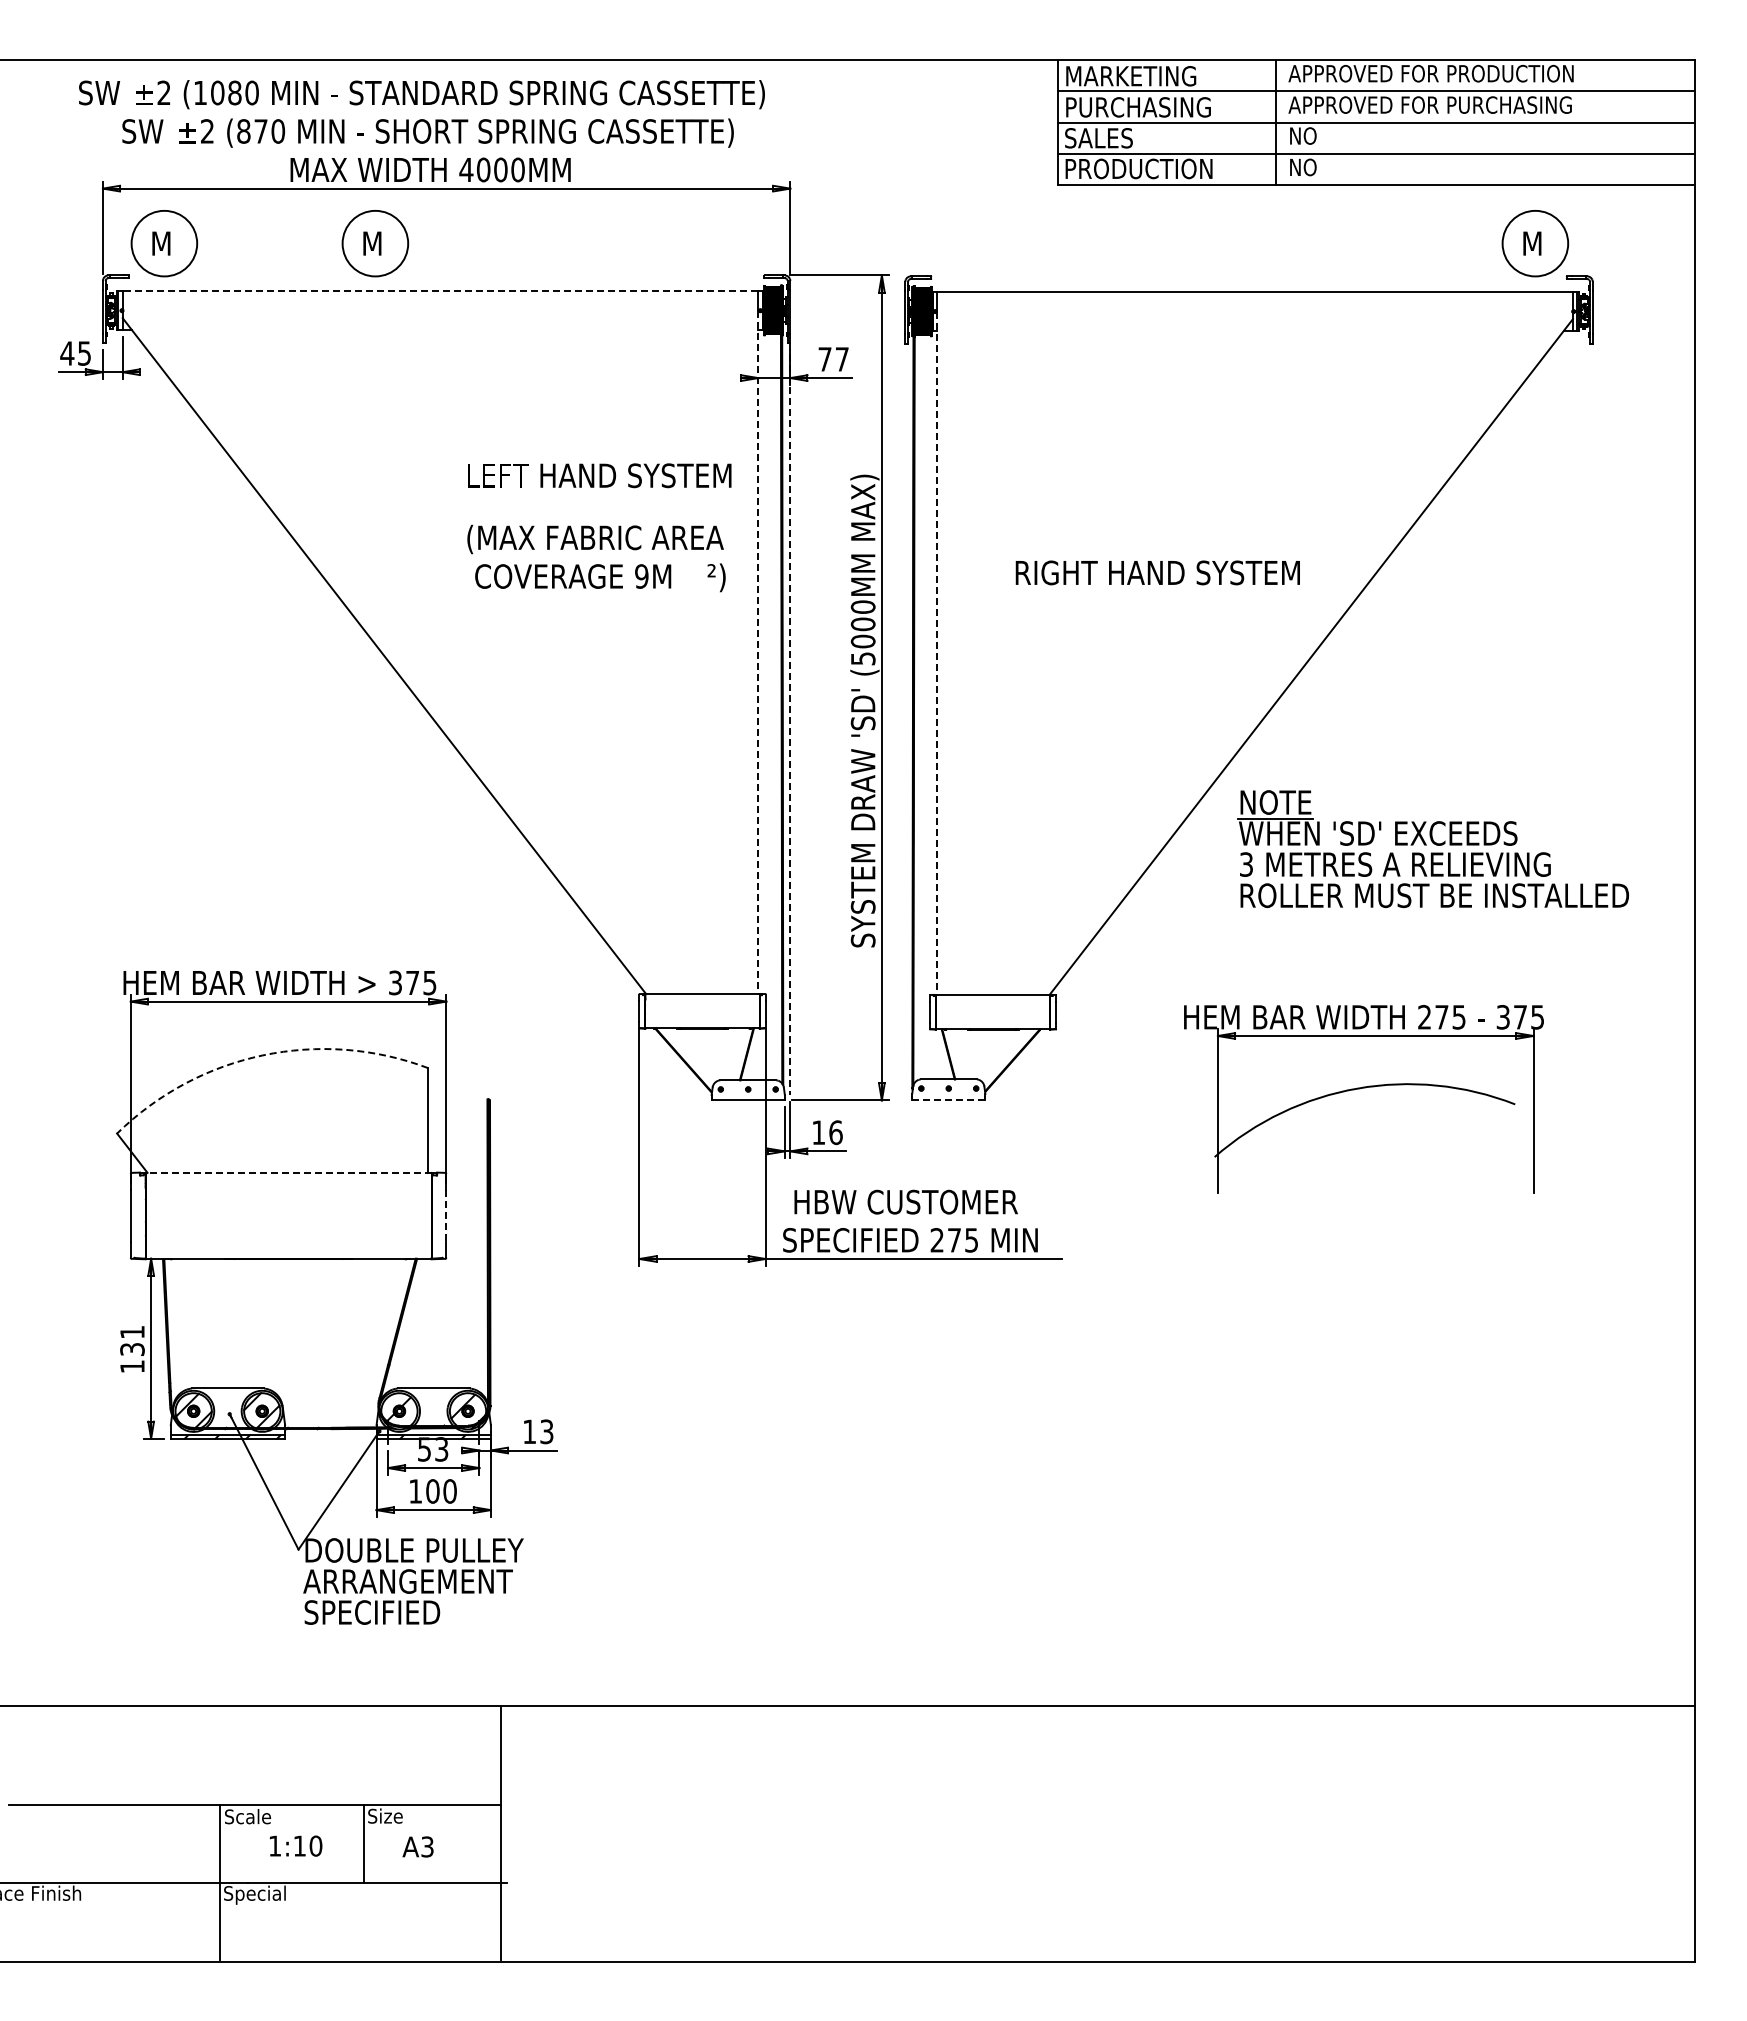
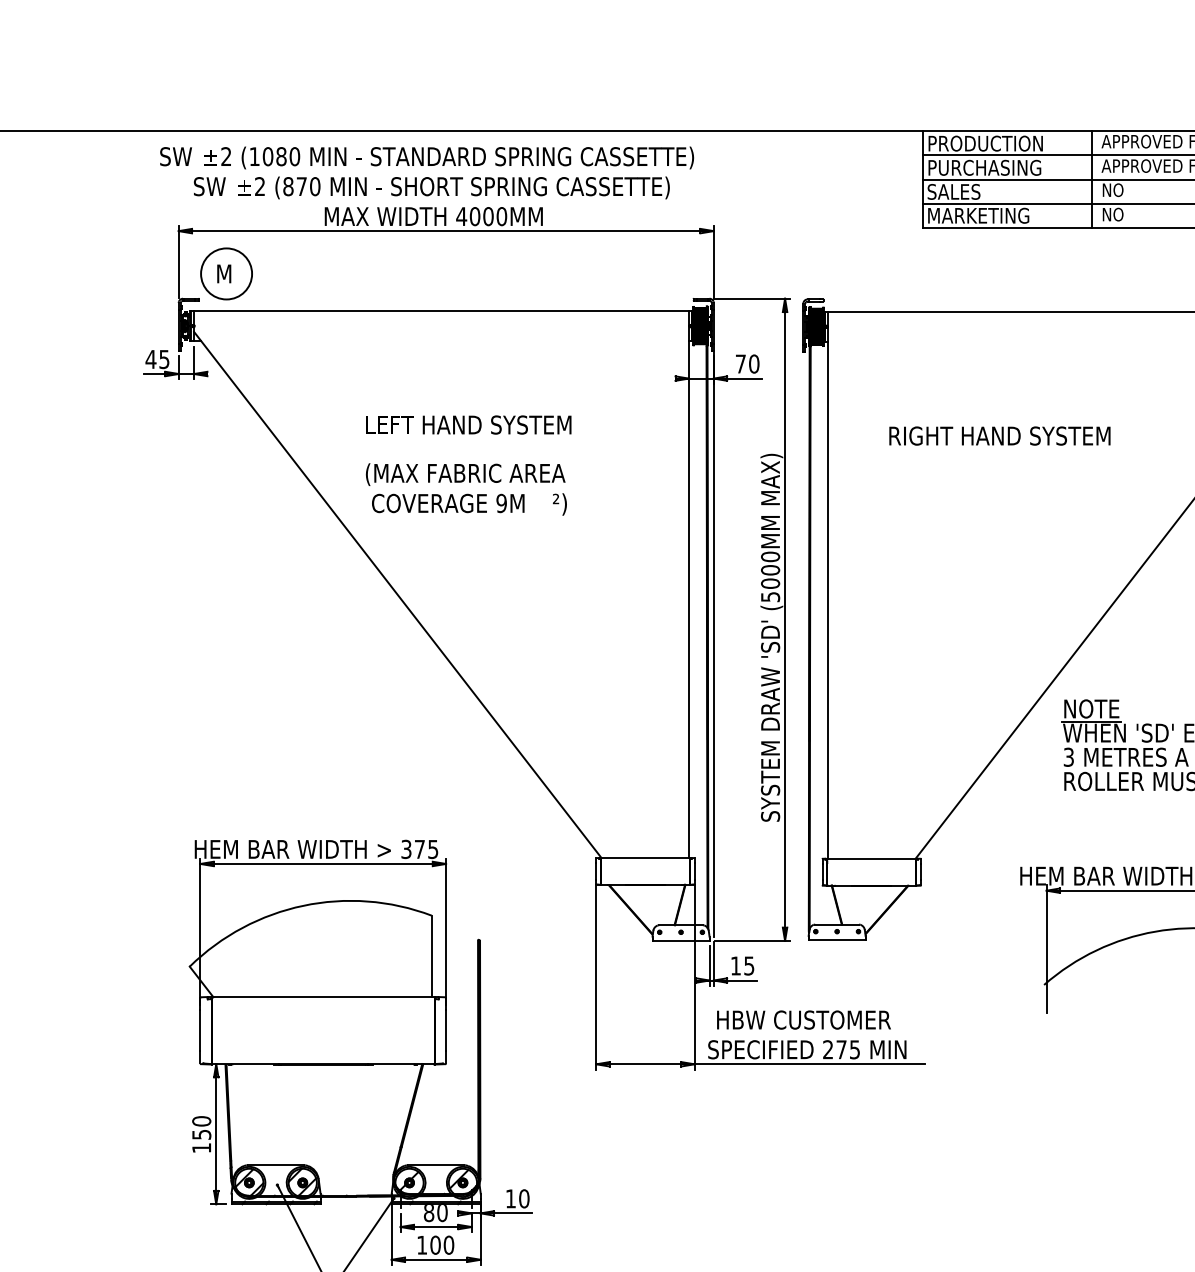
text: (1140, 76) -> (986, 143), MARKETING -> PRODUCTION
text: (1139, 168) -> (985, 215), PRODUCTION -> MARKETING
part: (375, 243) -> (390, 273), removed
line: (440, 291) -> (441, 311), dashed -> solid
text: (842, 359) -> (754, 364), 77 -> 70
text: (599, 527) -> (468, 465), moved
text: (1157, 572) -> (999, 435), moved
line: (758, 652) -> (689, 592), dashed -> solid
line: (937, 653) -> (828, 592), dashed -> solid
line: (790, 719) -> (713, 644), dashed -> solid
arc: (263, 1055) -> (303, 905), dashed -> solid
line: (948, 1099) -> (836, 940), dashed -> solid
text: (835, 1132) -> (748, 965), 16 -> 15
line: (288, 1172) -> (323, 996), dashed -> solid
line: (446, 1216) -> (446, 1031), dashed -> solid
text: (132, 1340) -> (201, 1127), 131 -> 150
text: (546, 1431) -> (524, 1198), 13 -> 10
text: (432, 1449) -> (435, 1212), 53 -> 80

